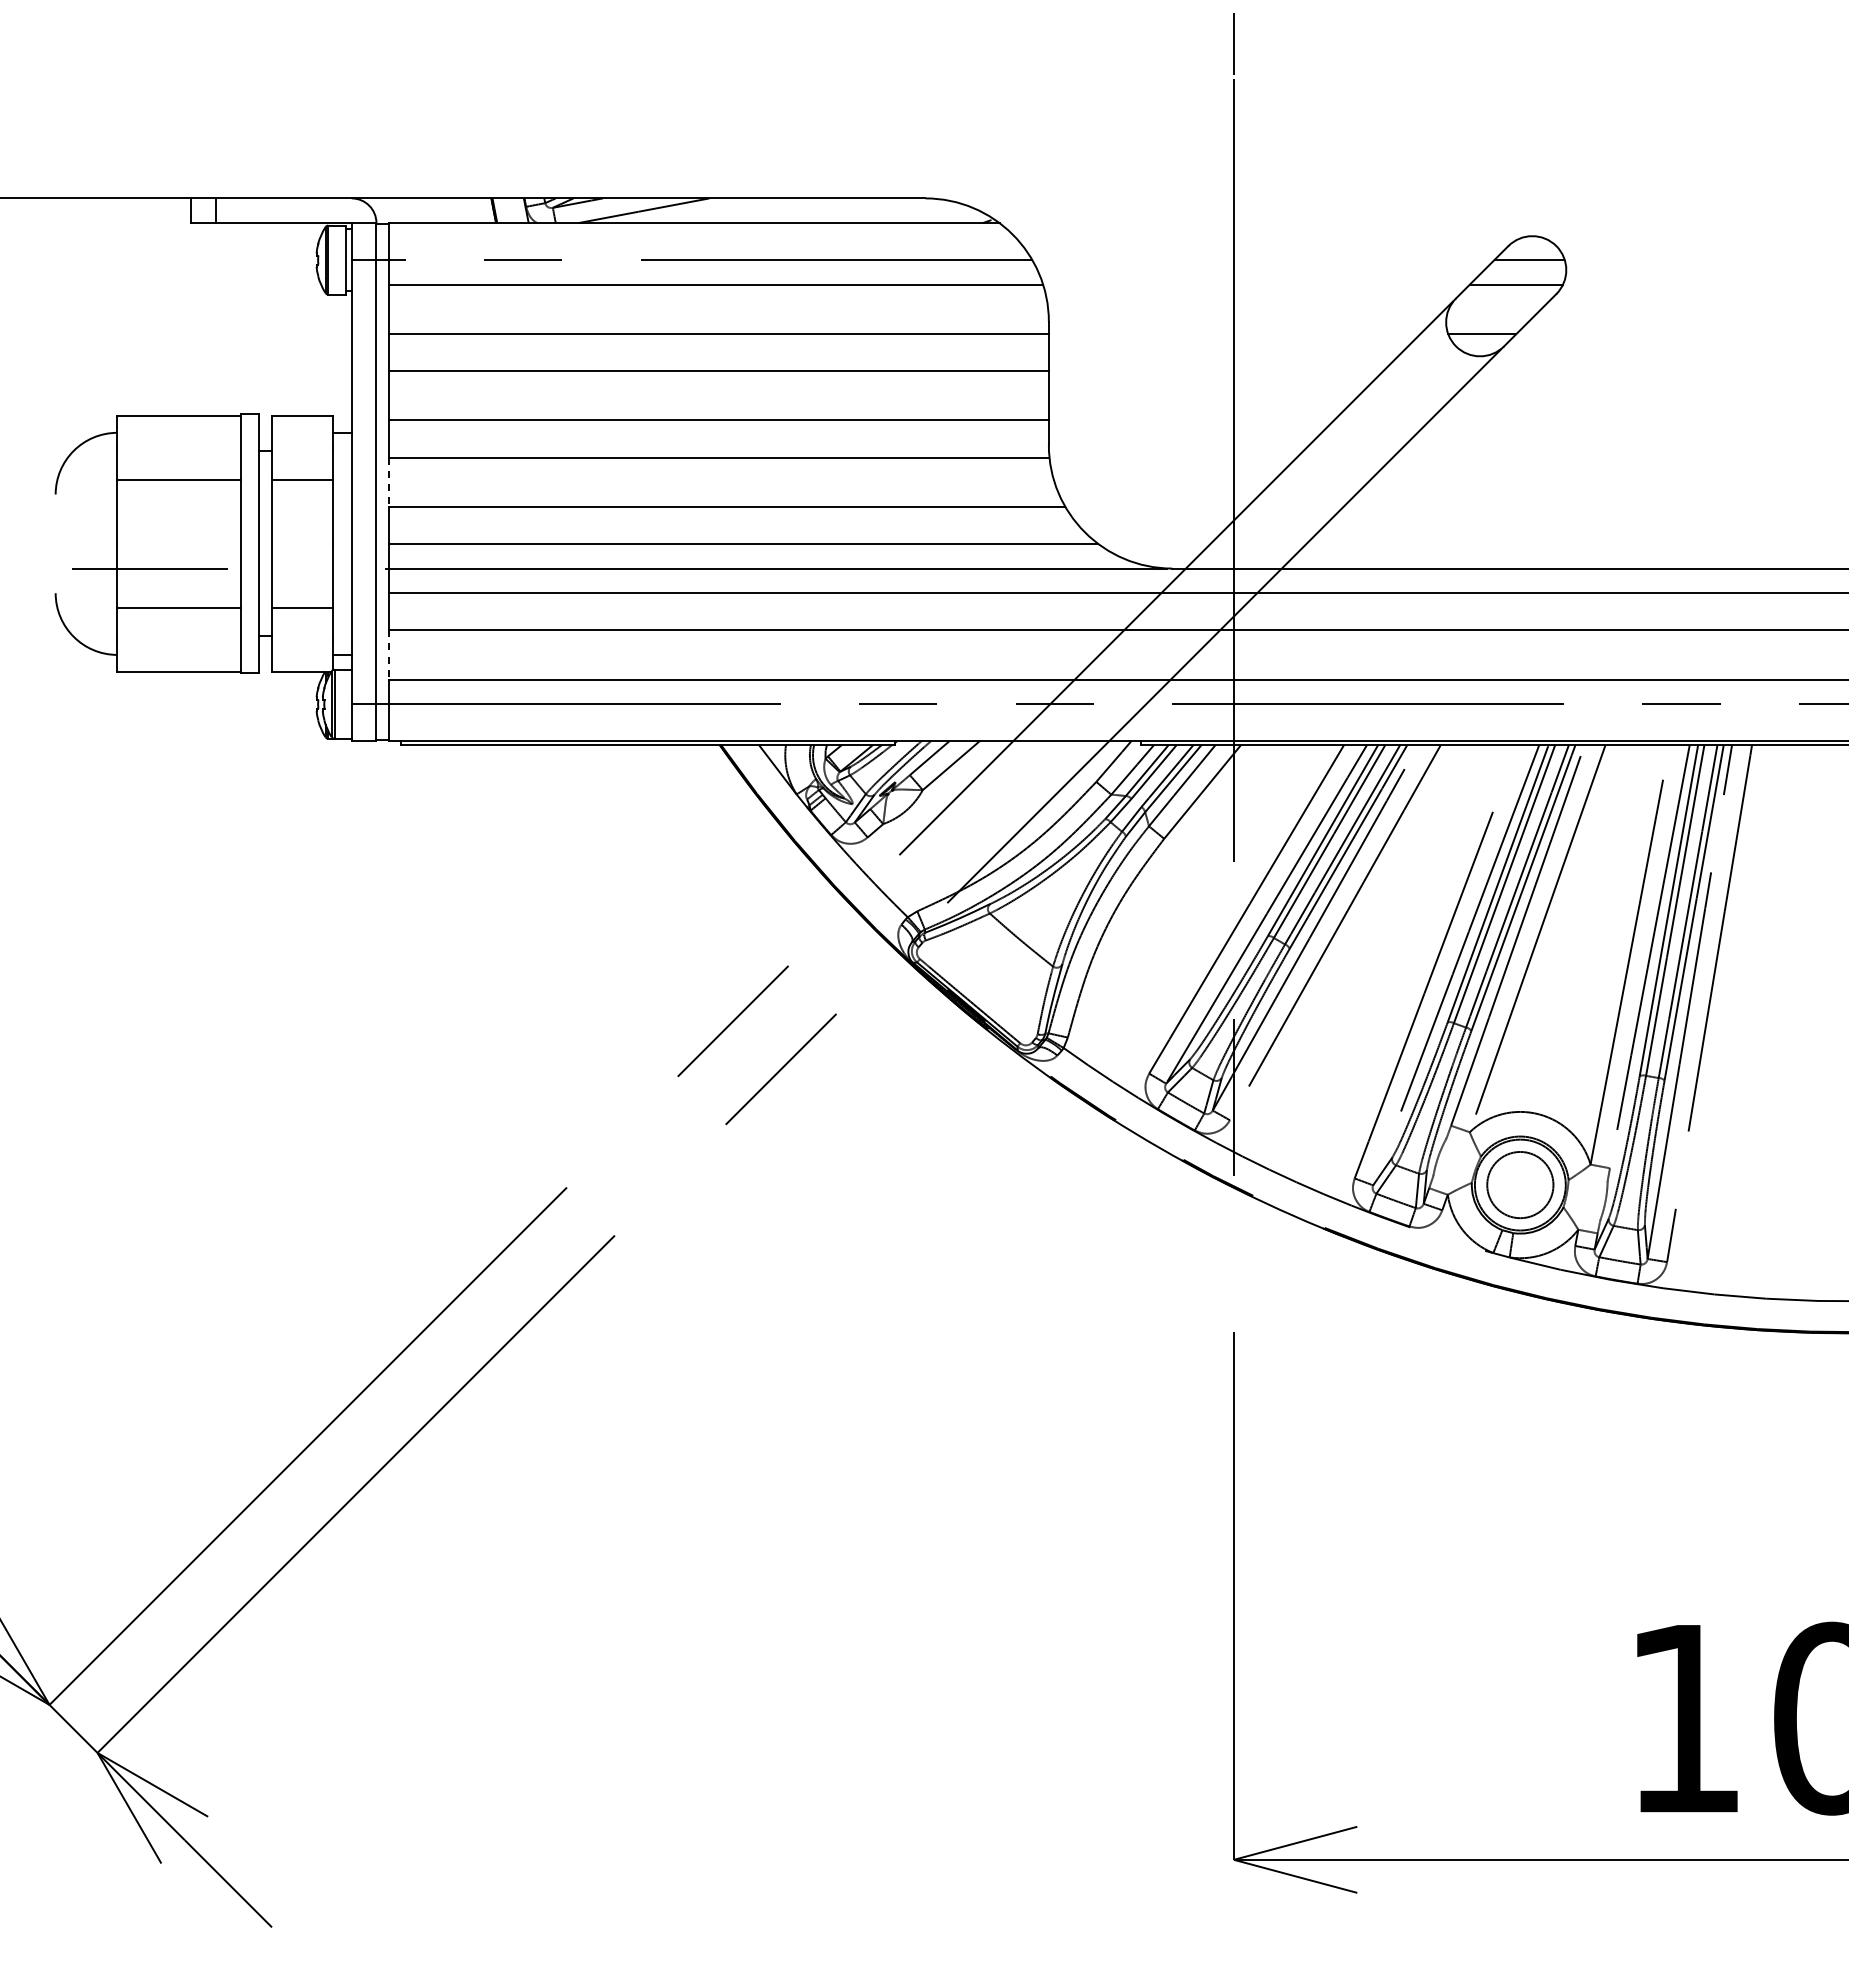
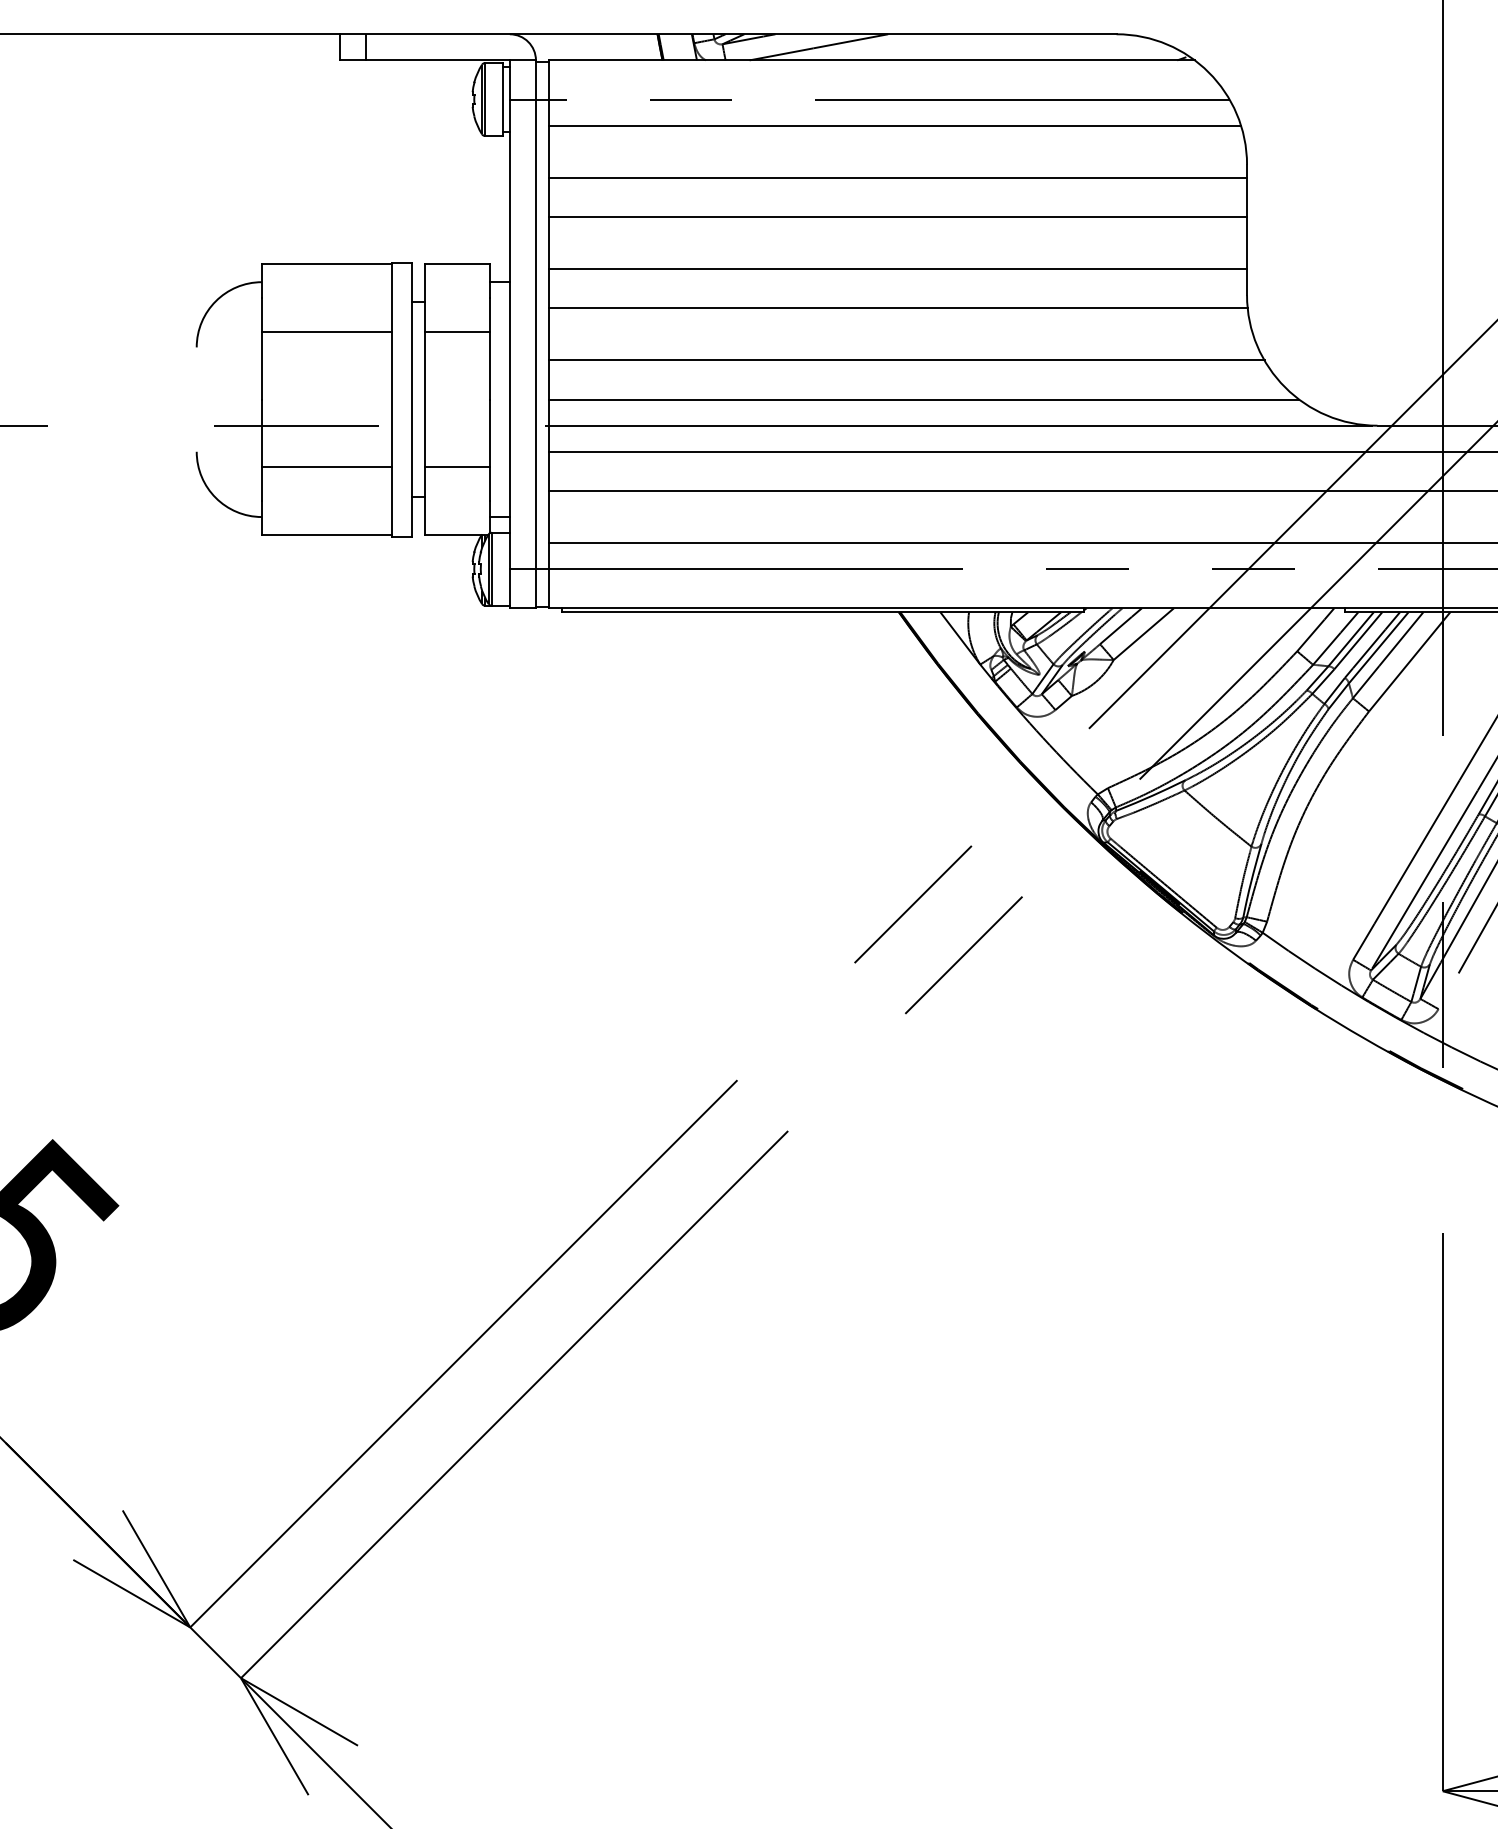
line: (388, 482) -> (548, 334), dashed -> solid
line: (388, 654) -> (548, 516), dashed -> solid

